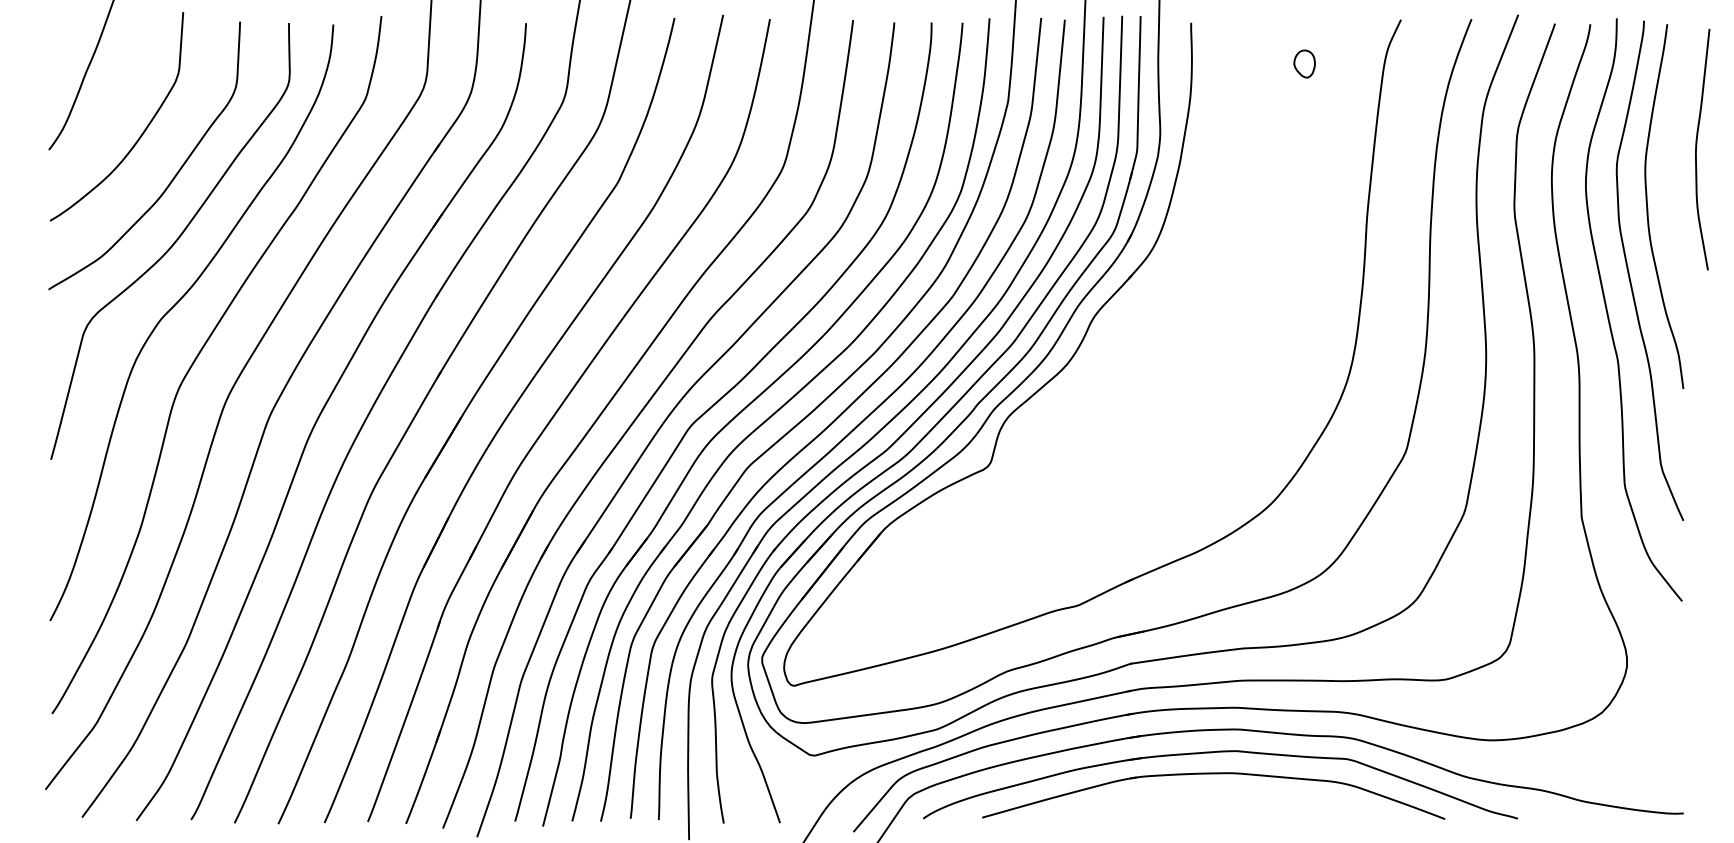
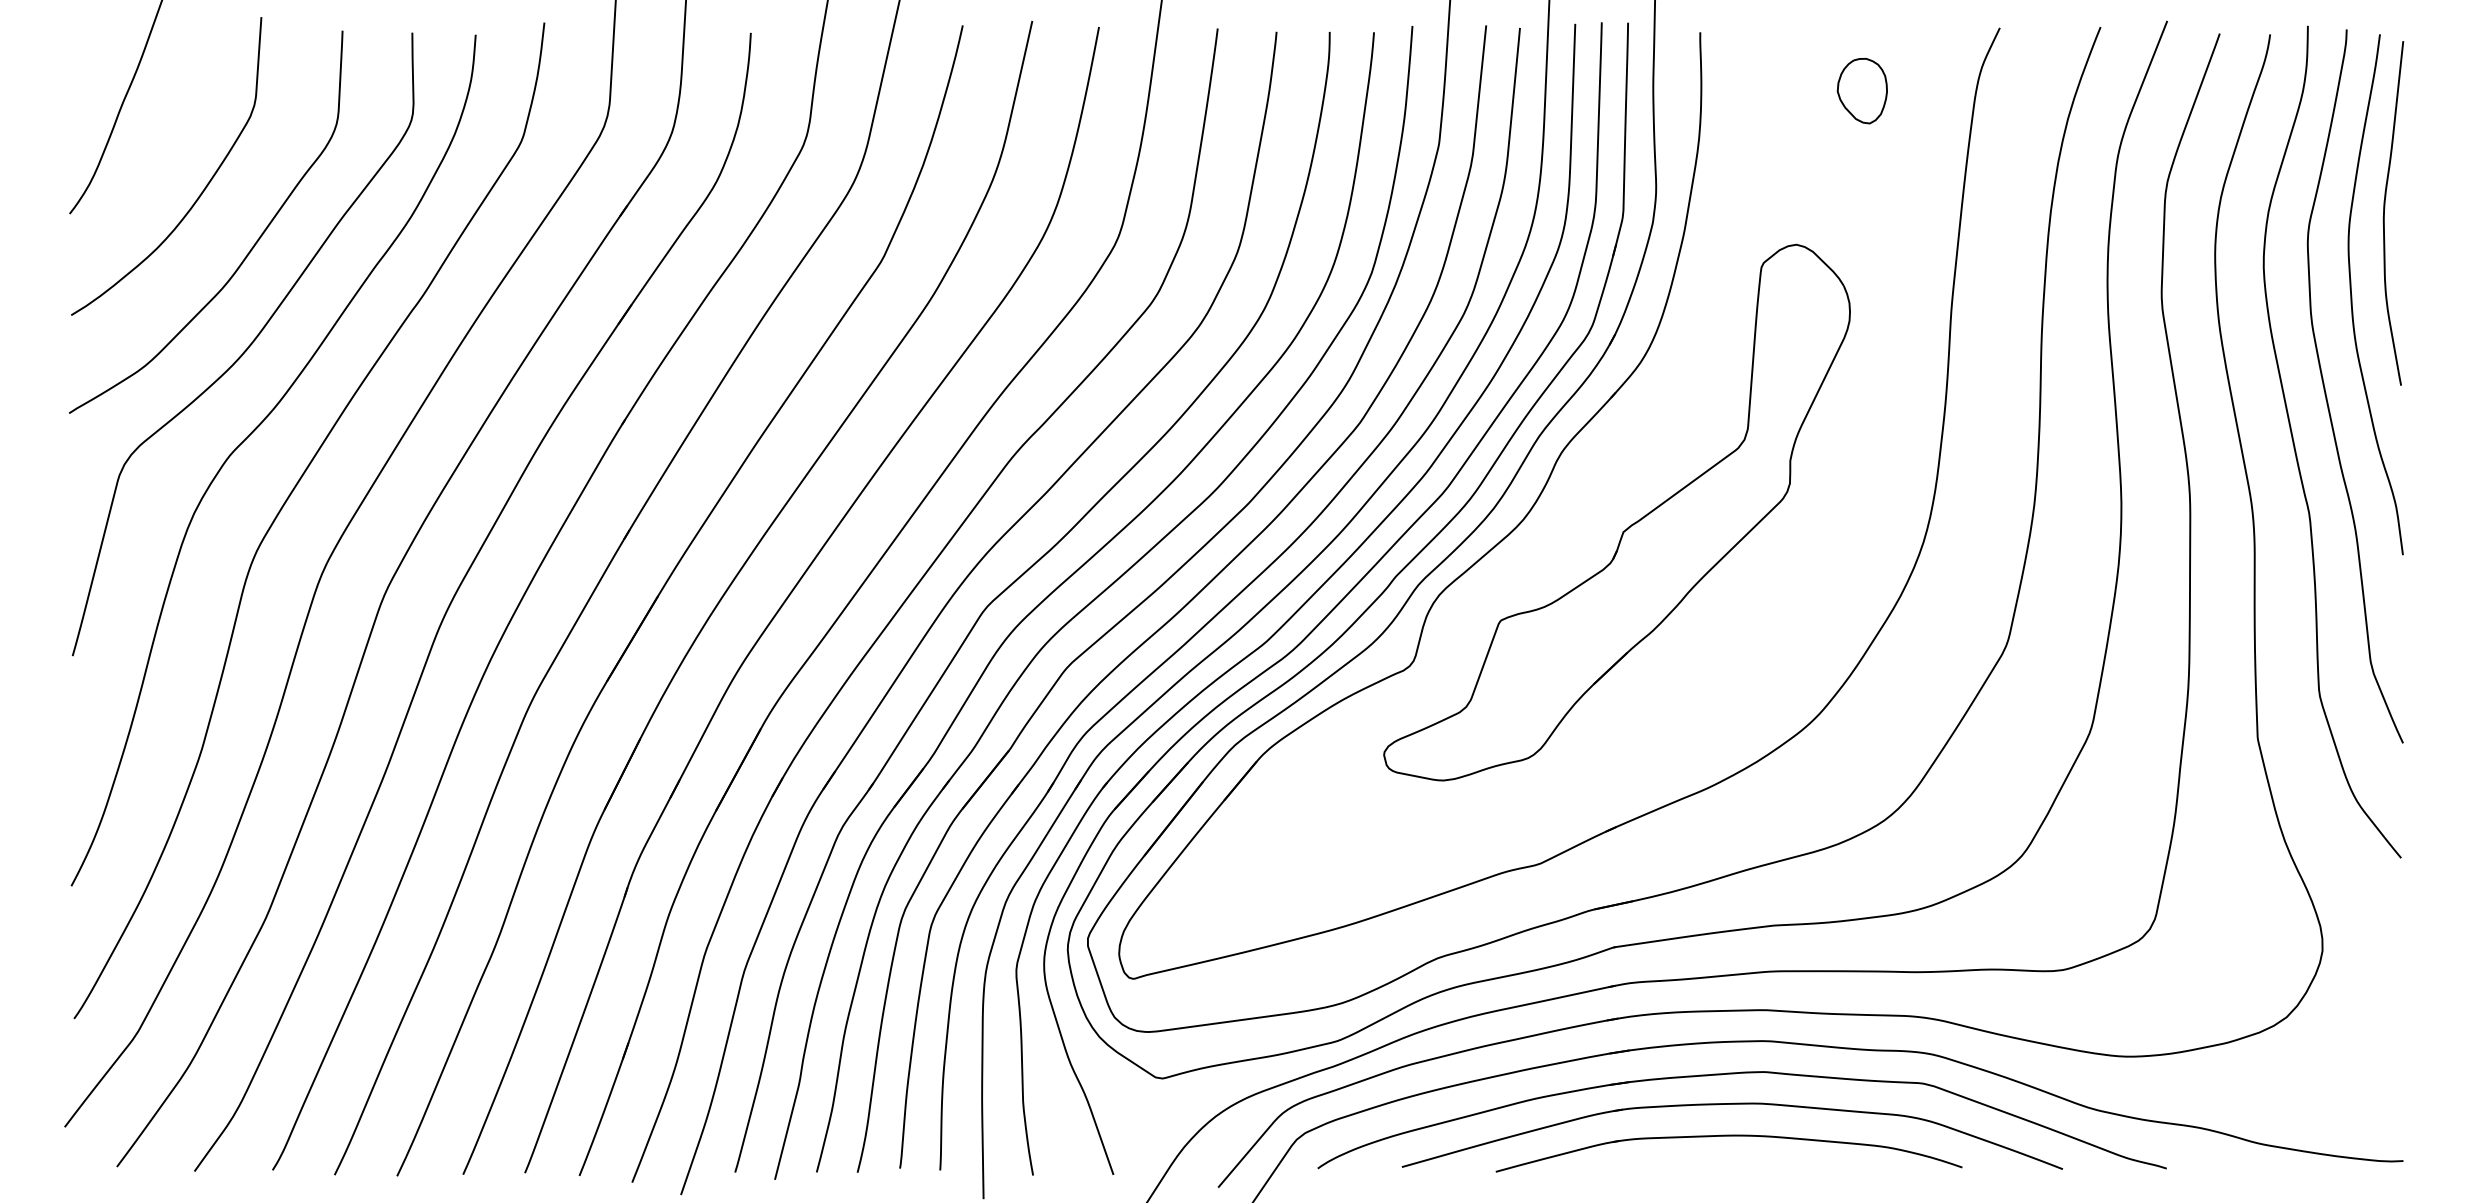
part: (1304, 64) -> (1861, 91), size x1.67
curve: (1696, 149) -> (2384, 213), moved
part: (1140, 368) -> (1628, 526), added
part: (1210, 796) -> (1728, 1136), added

